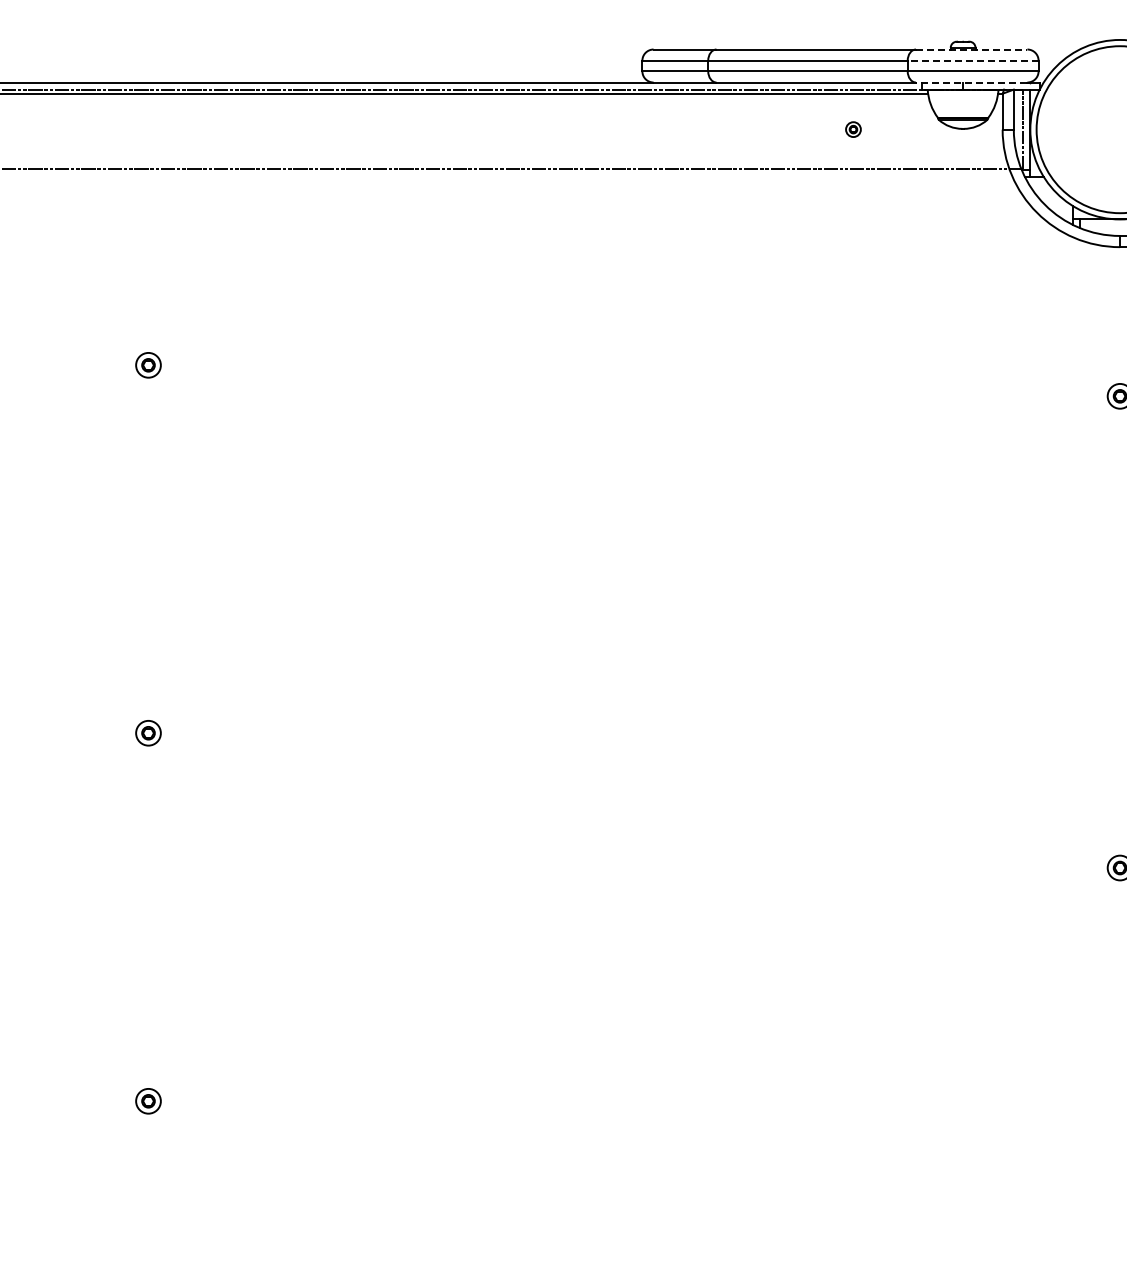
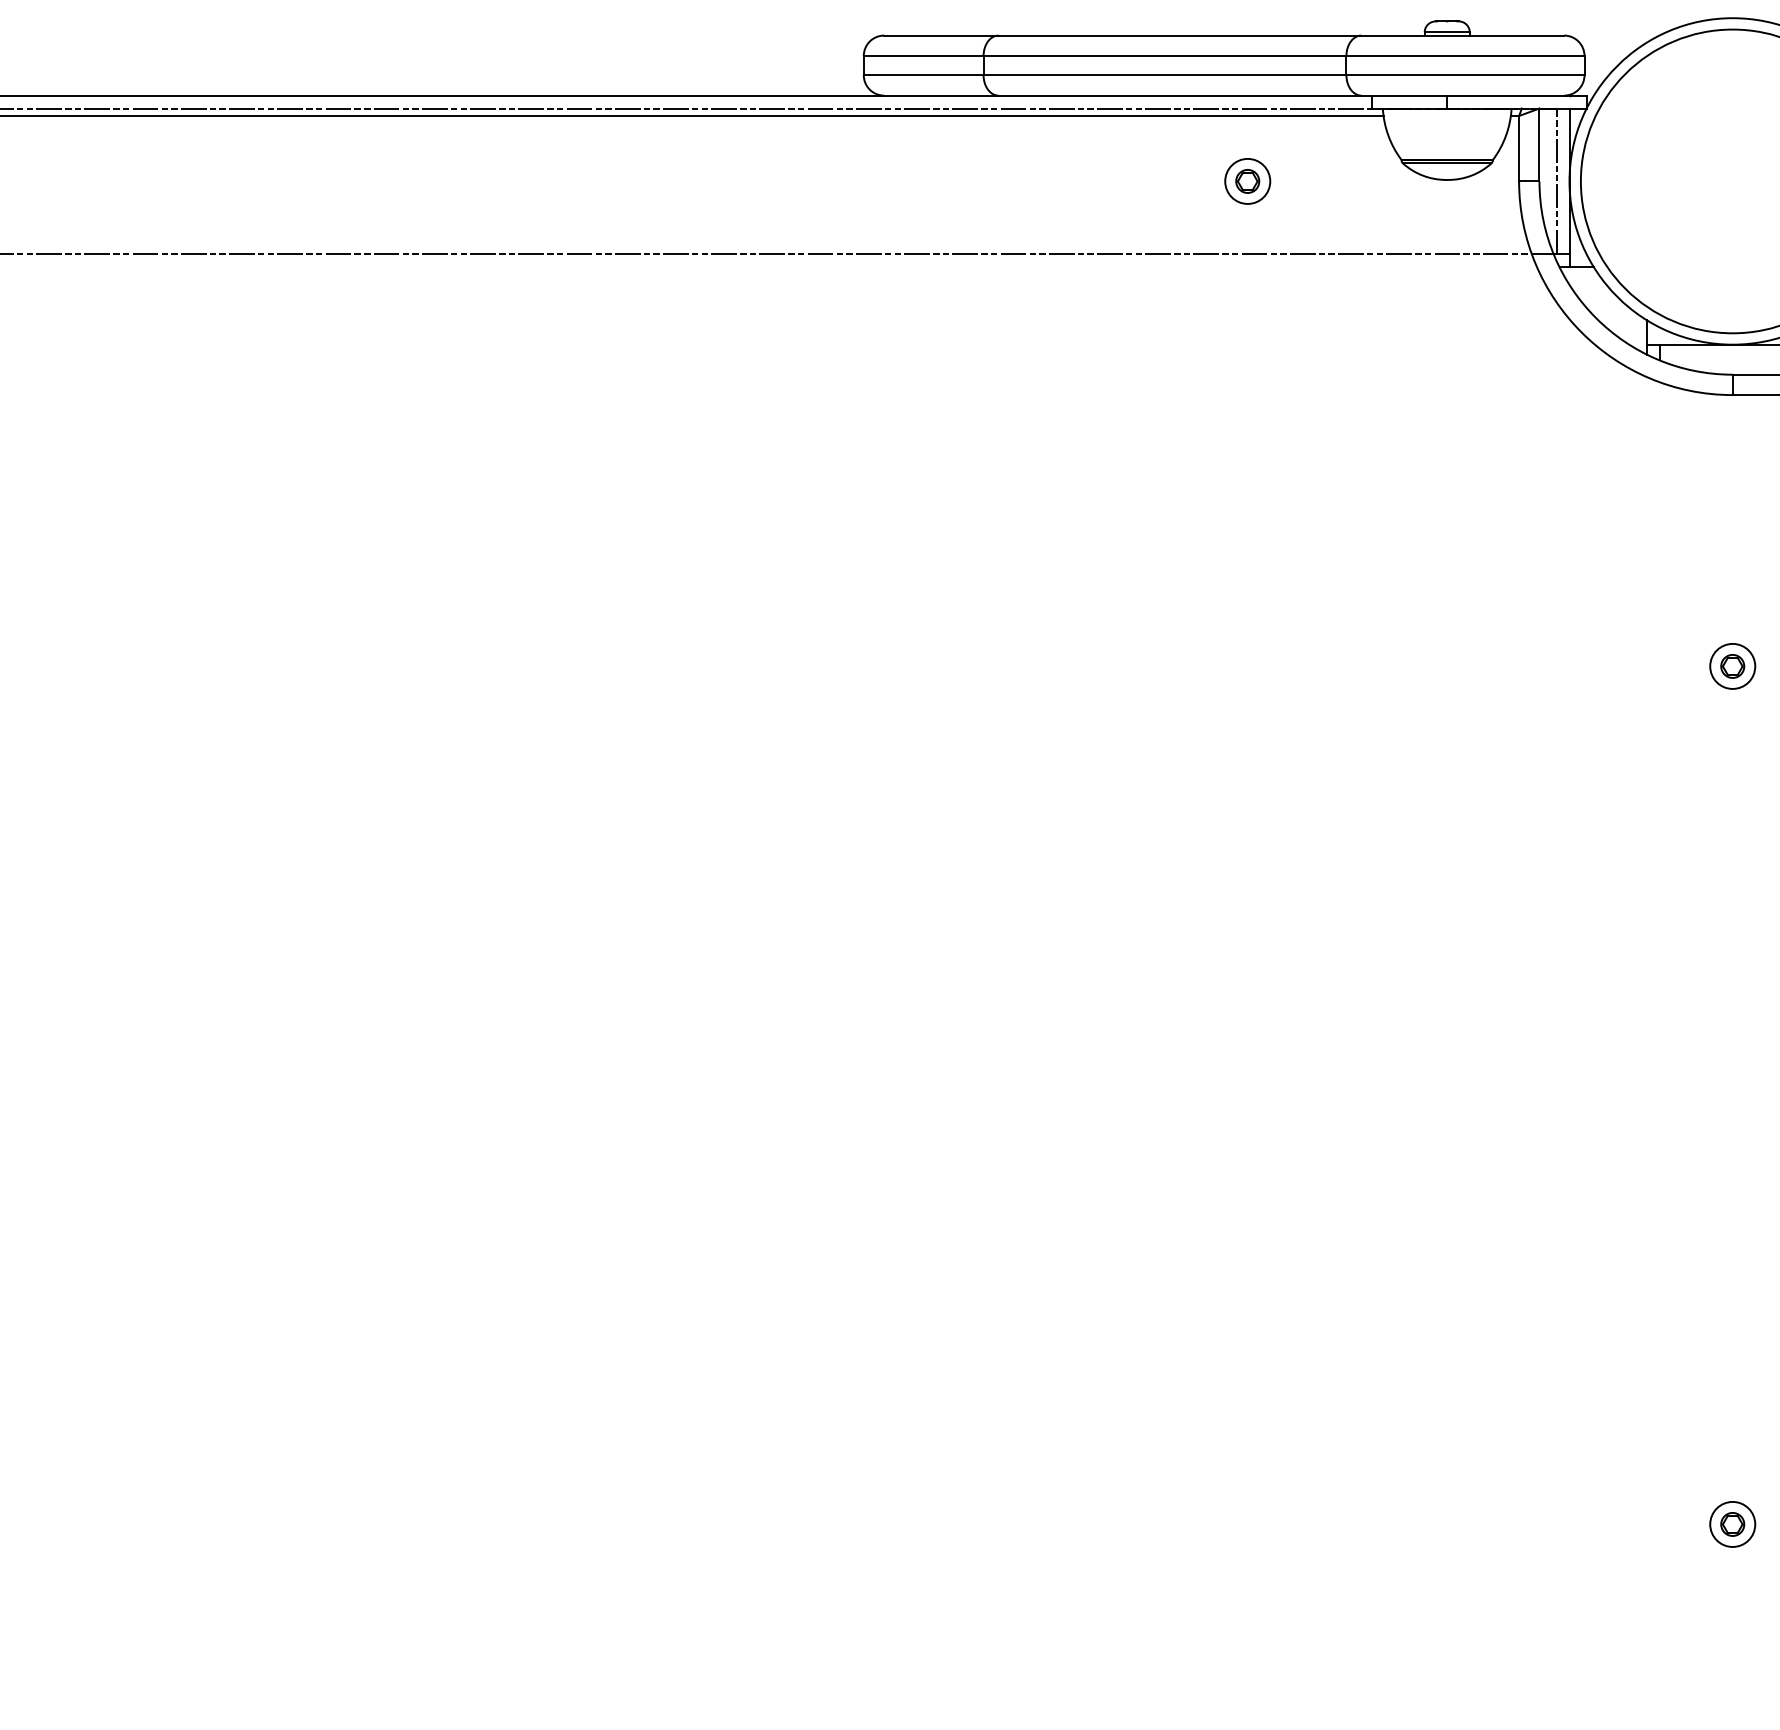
line: (971, 49) -> (1462, 35), dashed -> solid
line: (972, 60) -> (1464, 55), dashed -> solid
line: (971, 82) -> (1462, 95), dashed -> solid
part: (853, 129) -> (1247, 181), size x1.67

